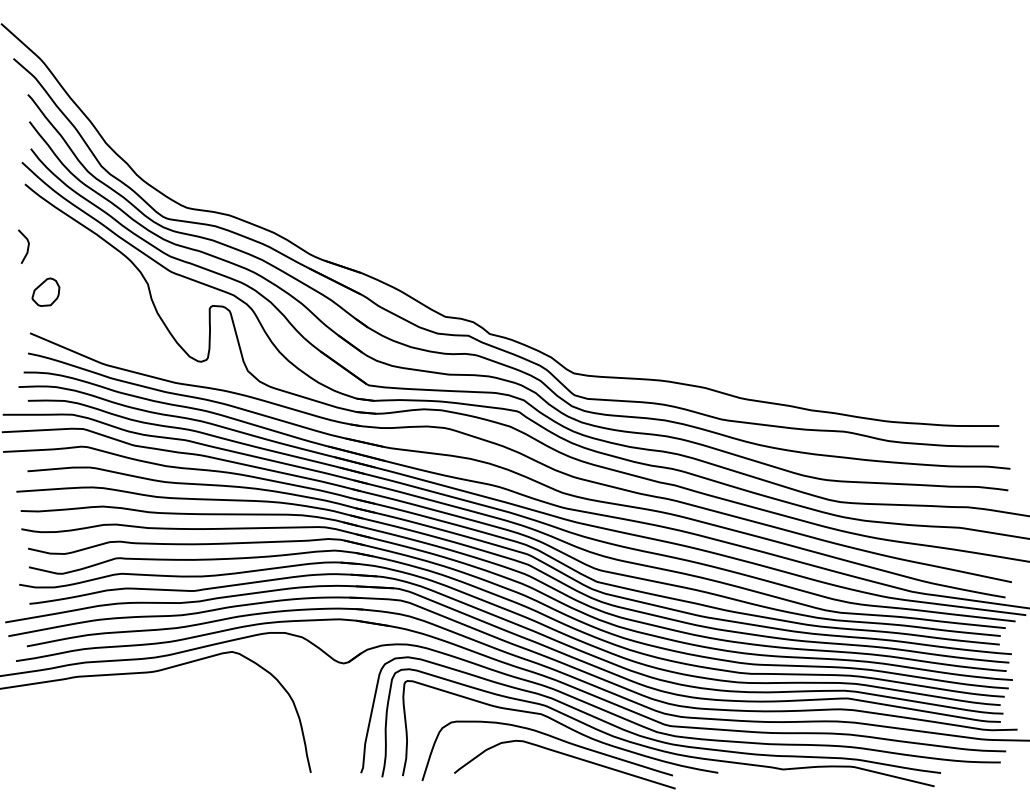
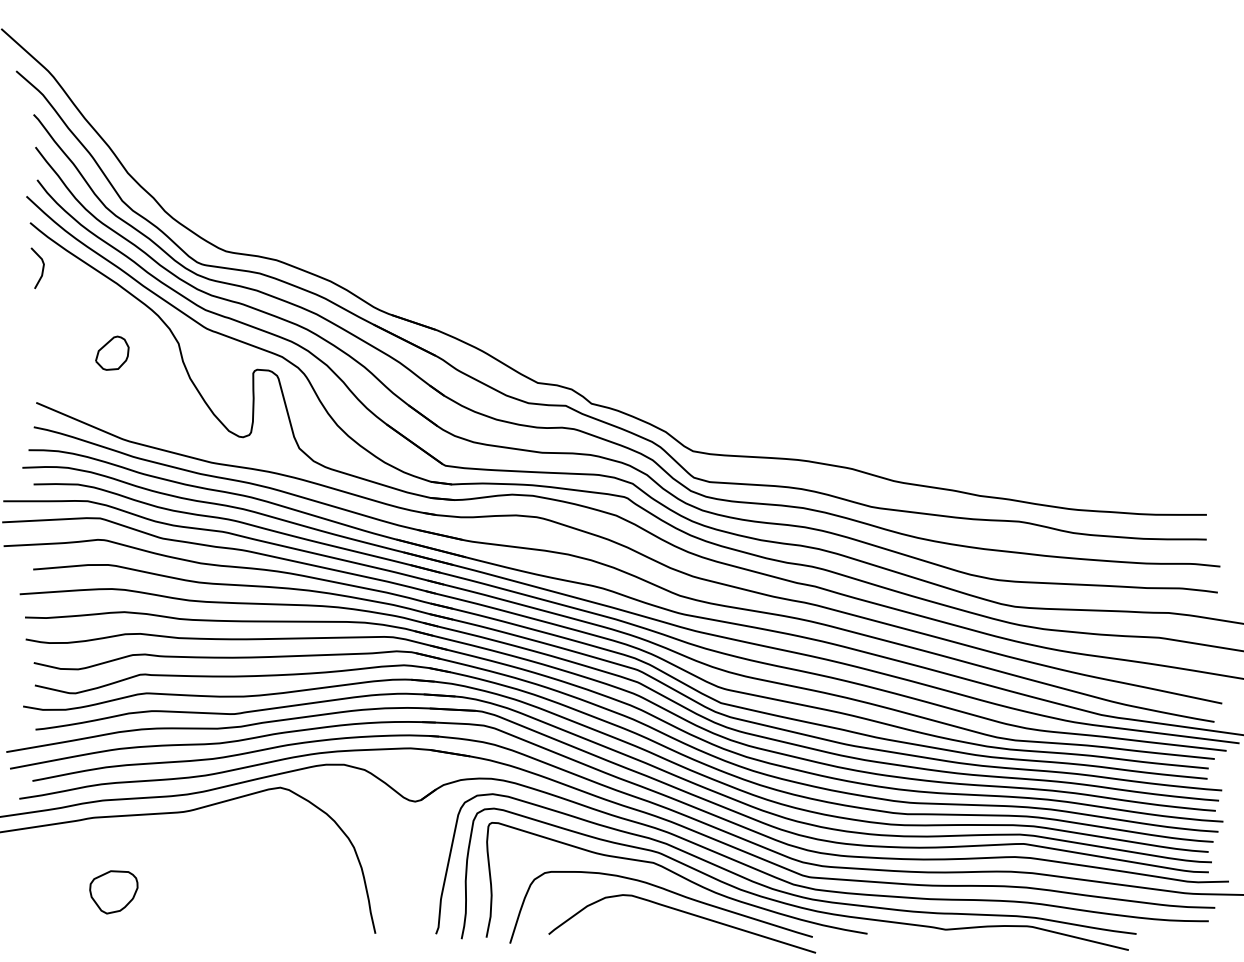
line: (27, 246) -> (42, 268), moved
part: (45, 291) -> (112, 352), moved
part: (94, 738) -> (113, 892), added

